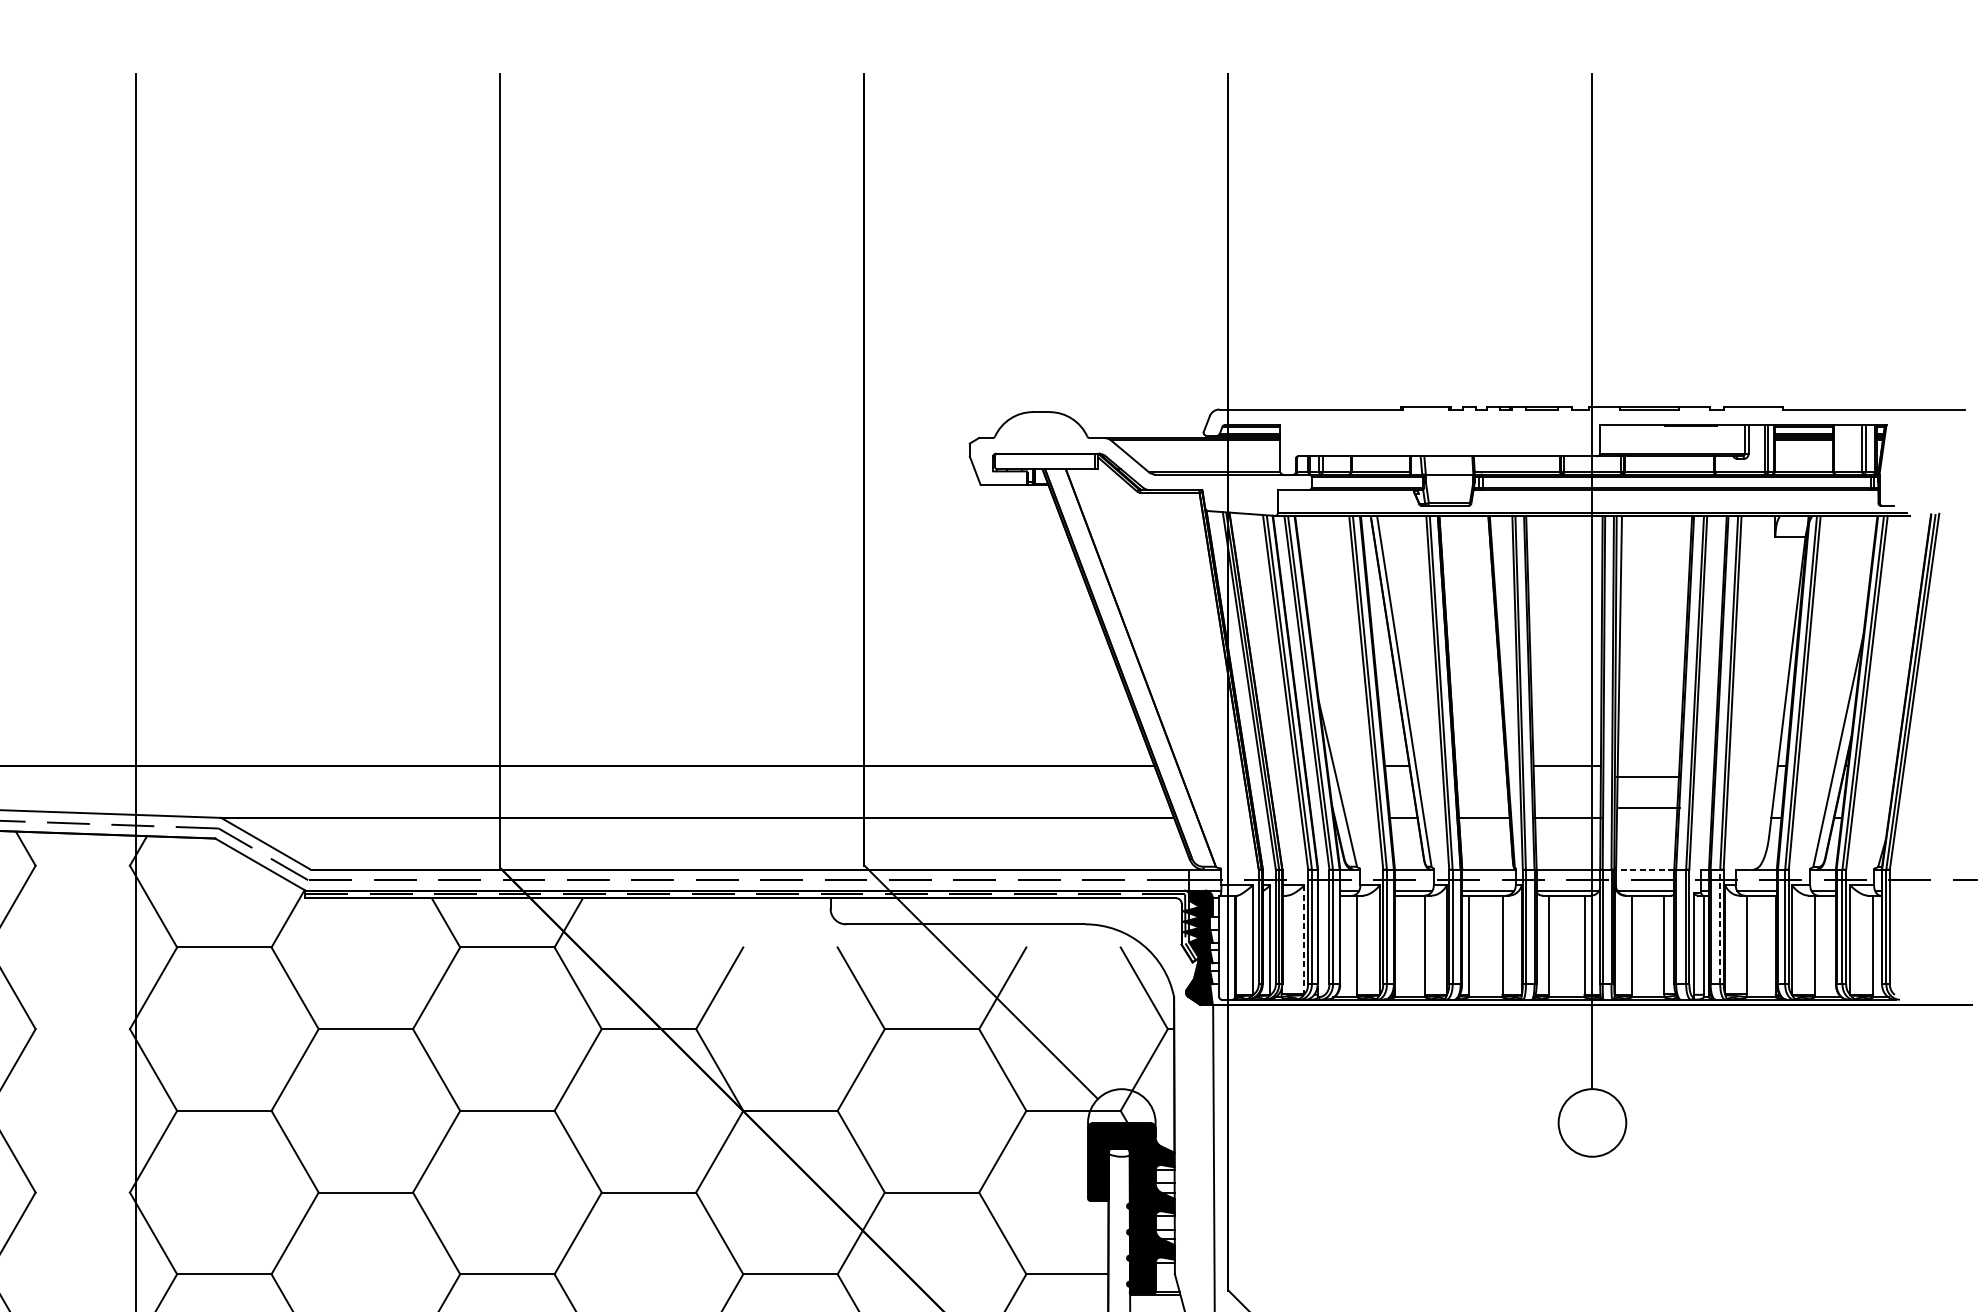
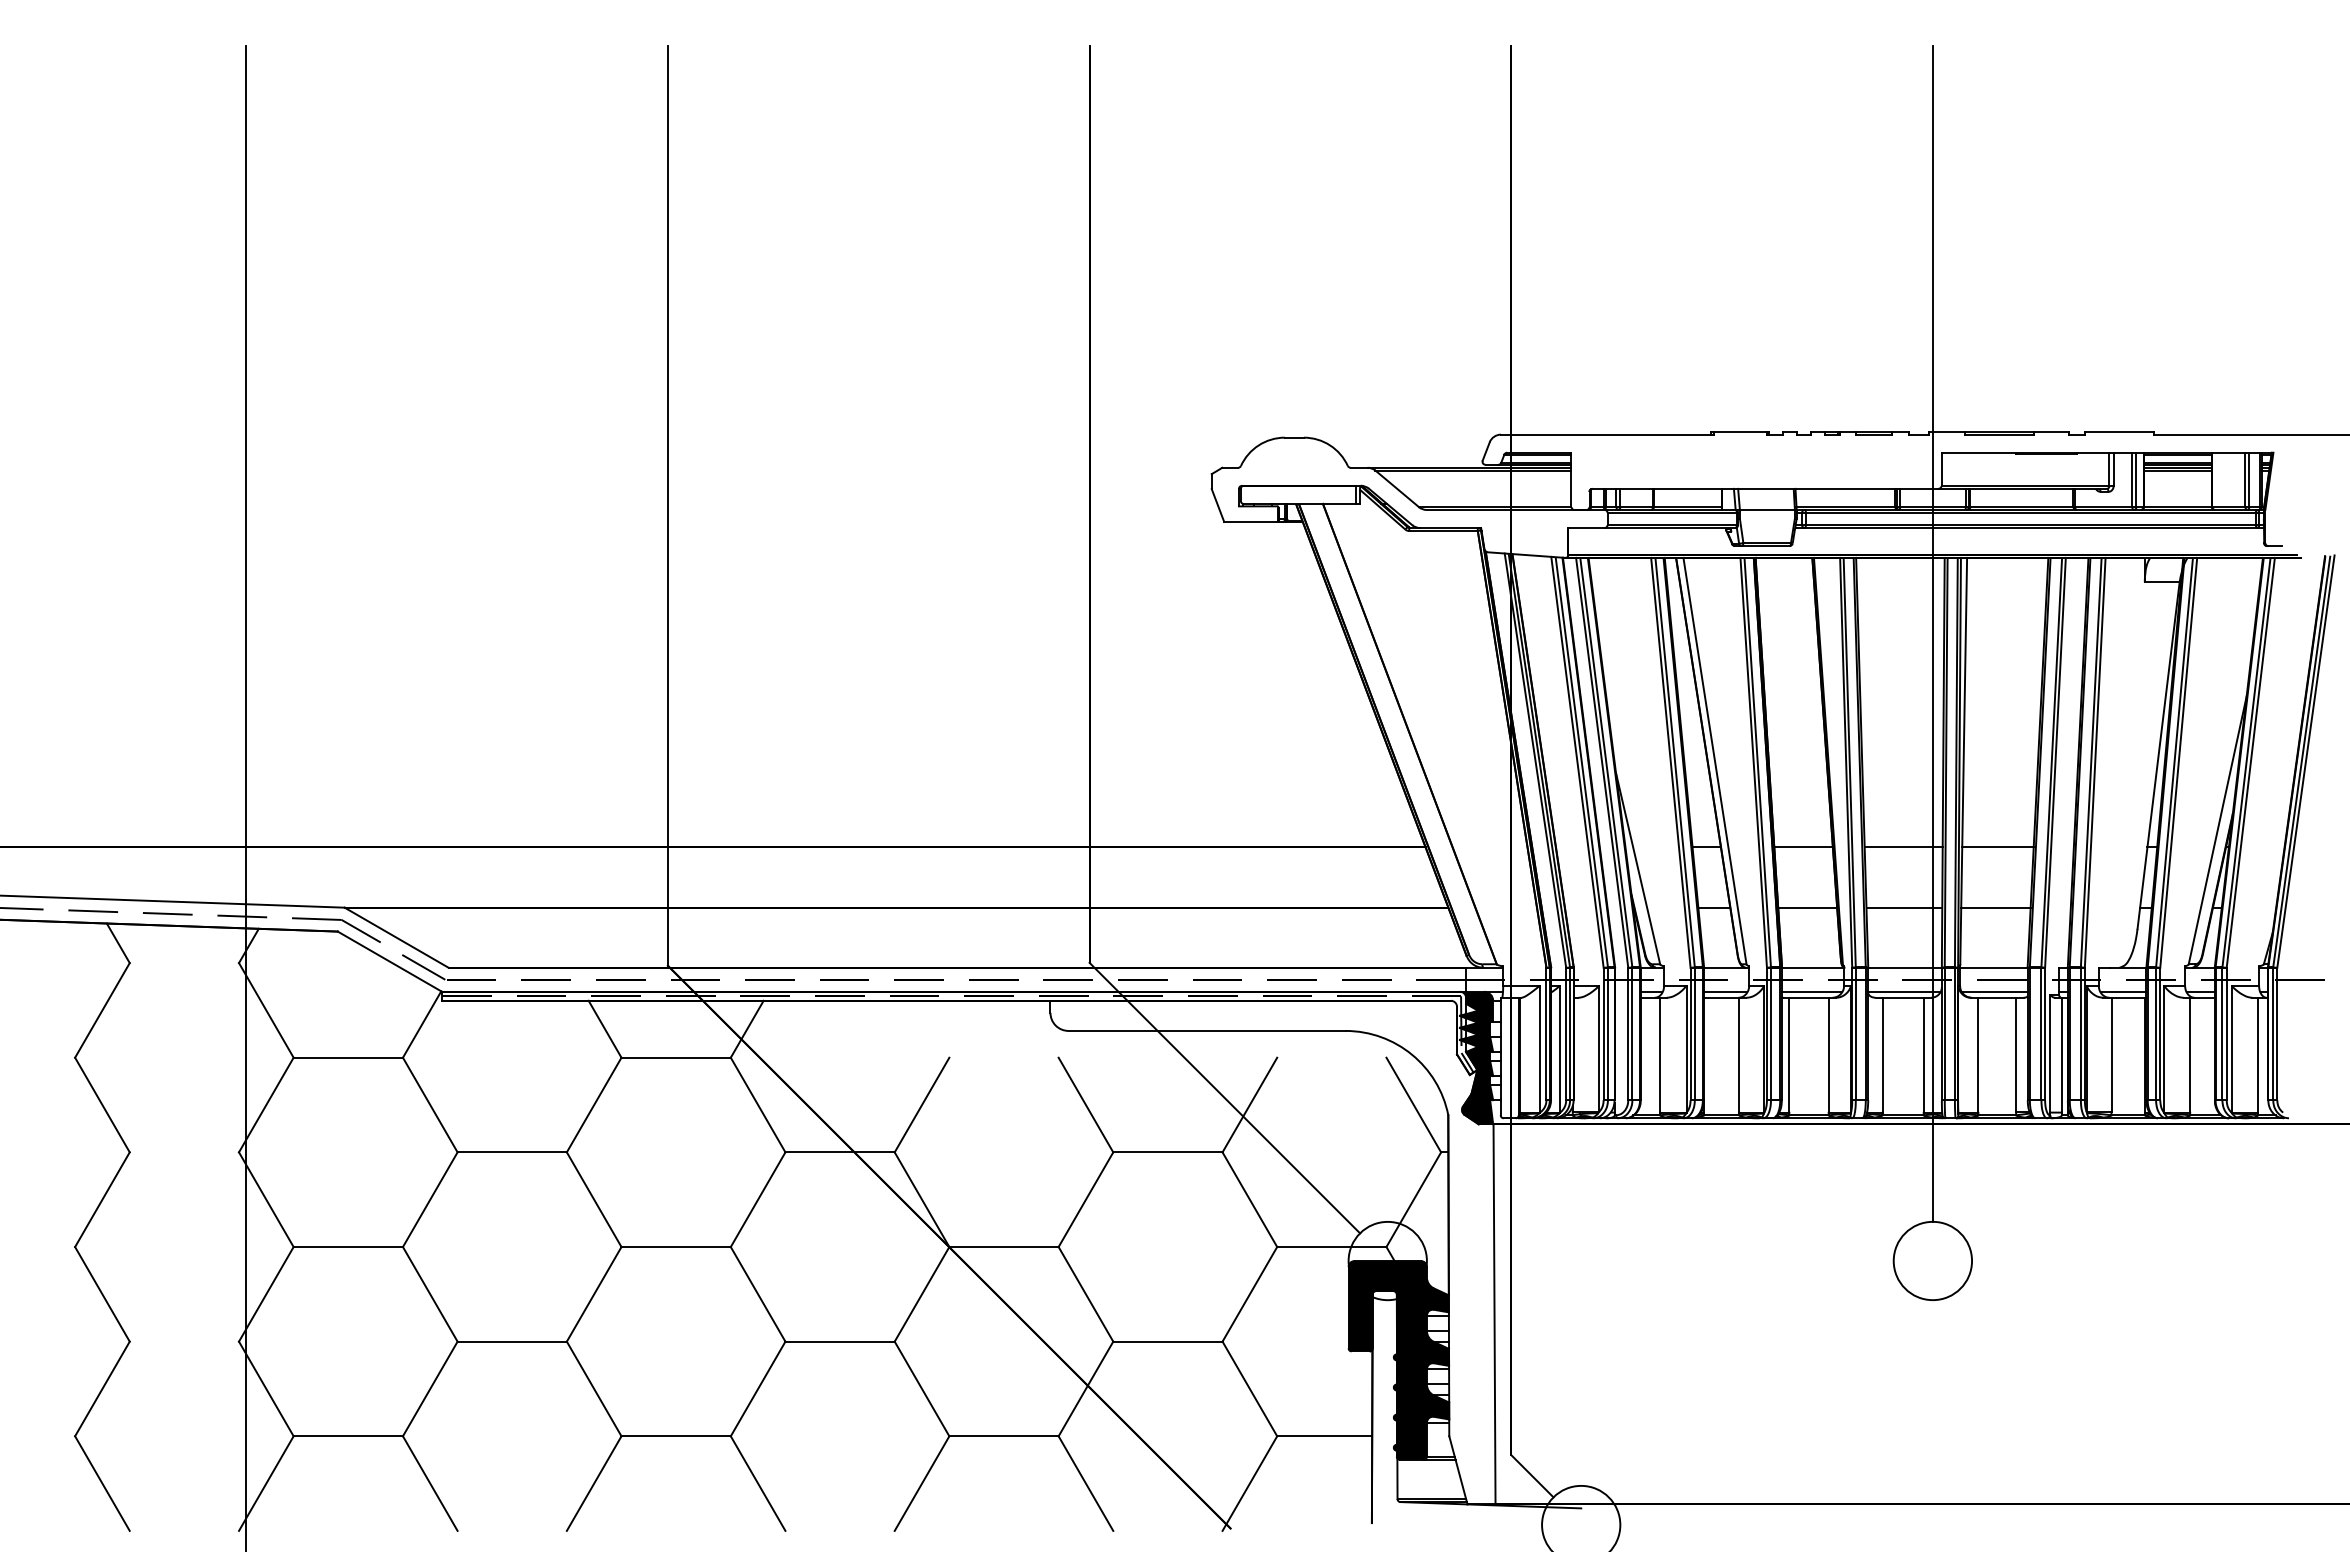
line: (1480, 765) -> (1803, 847), added
line: (1646, 777) -> (1995, 907), moved
line: (1648, 808) -> (1997, 847), moved
line: (1644, 869) -> (1993, 967), dashed -> solid
line: (1719, 926) -> (2080, 1033), dashed -> solid
line: (1304, 940) -> (1599, 1049), dashed -> solid

